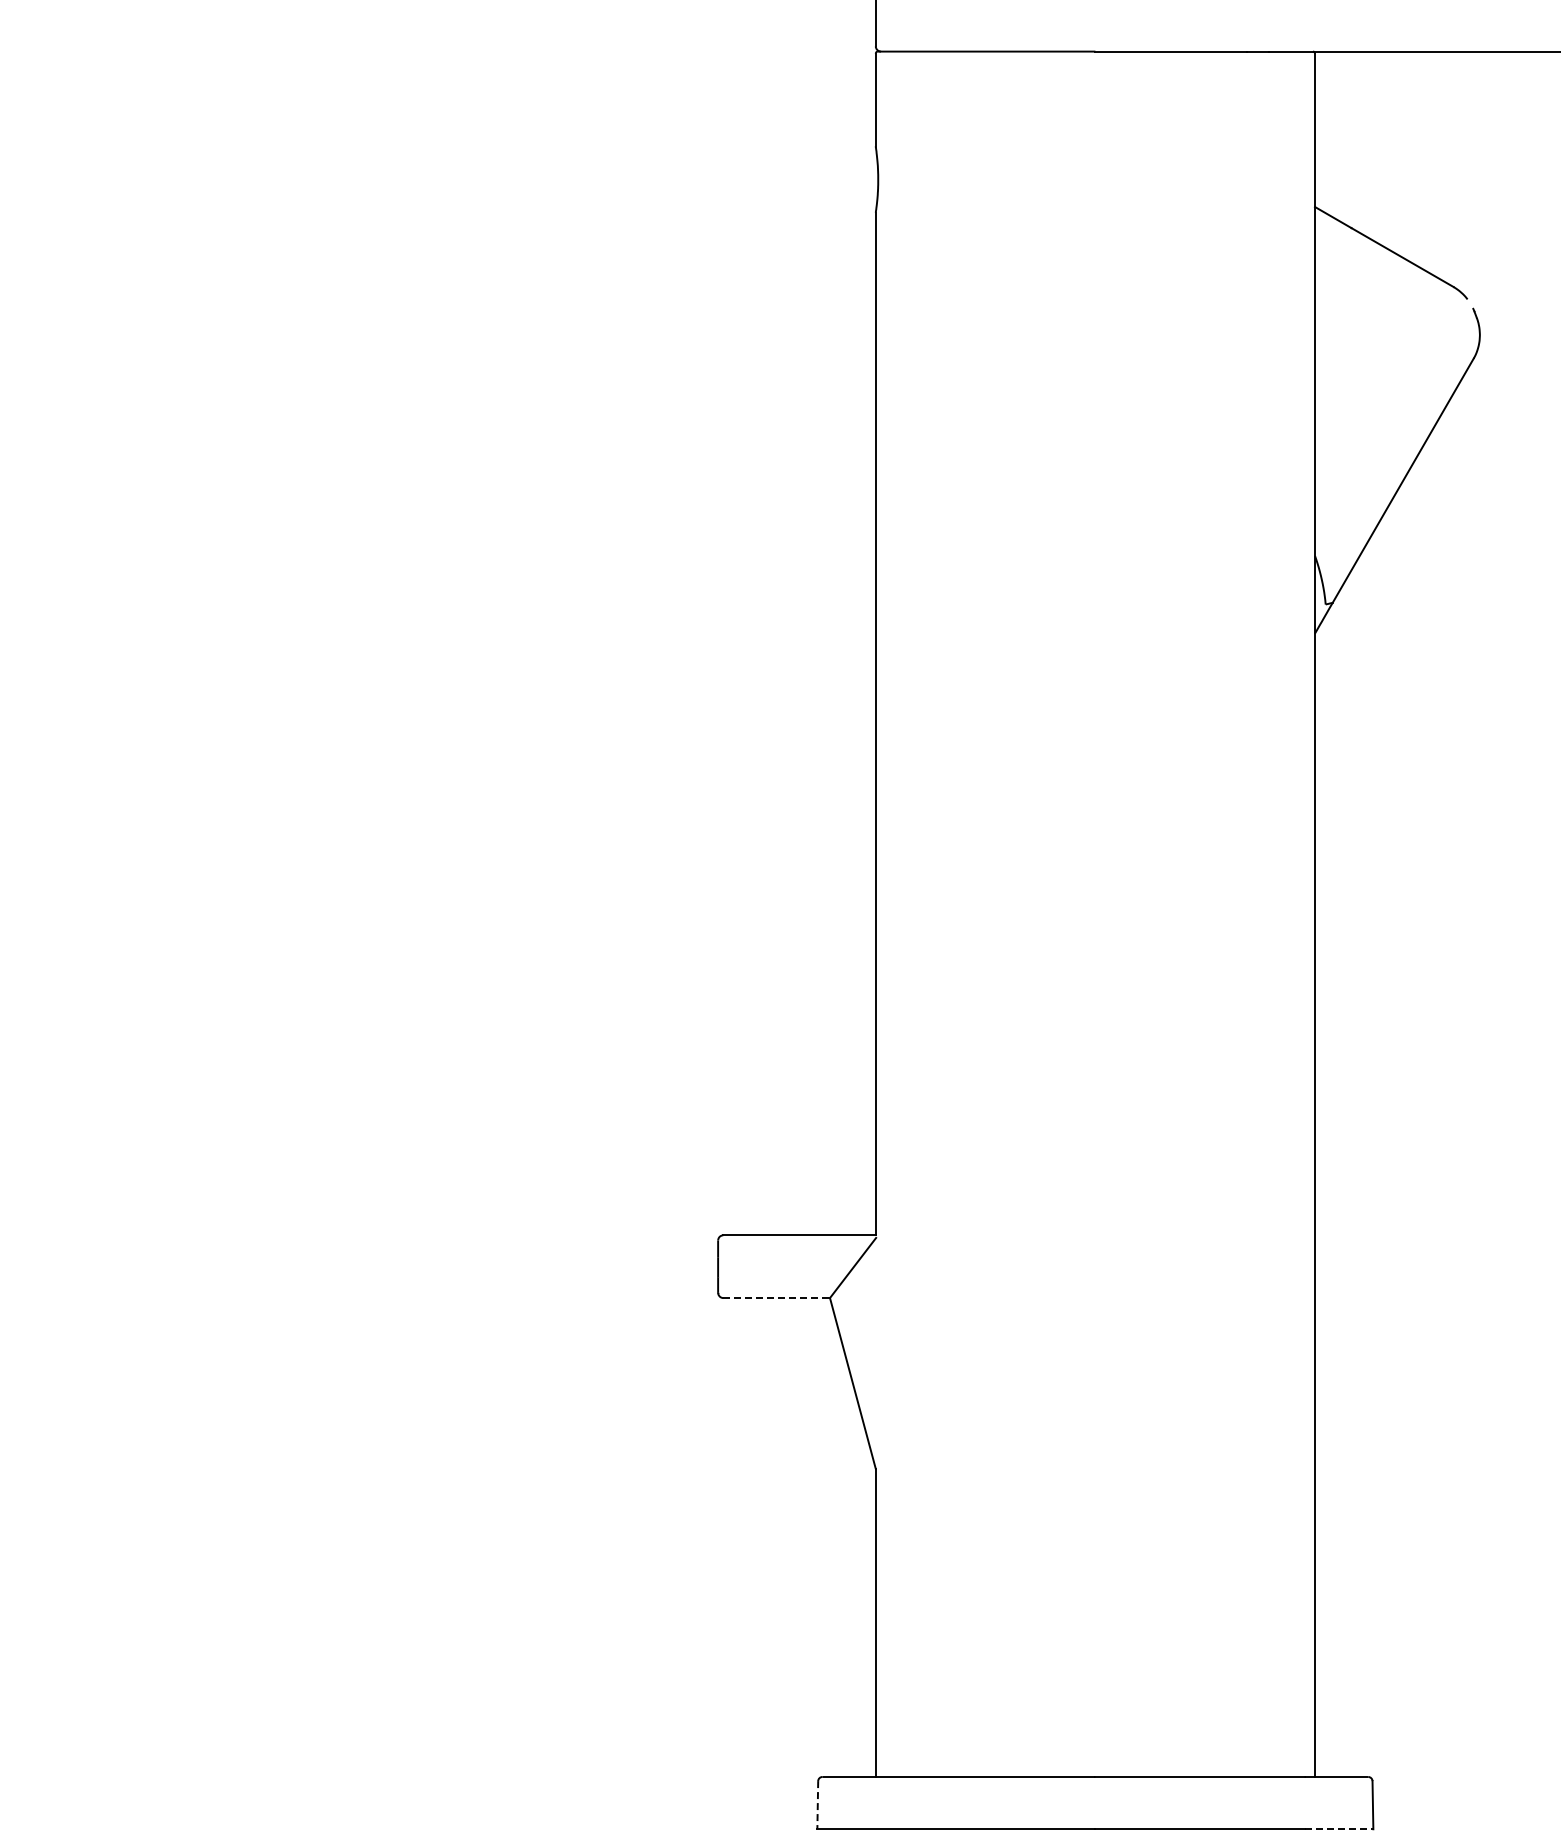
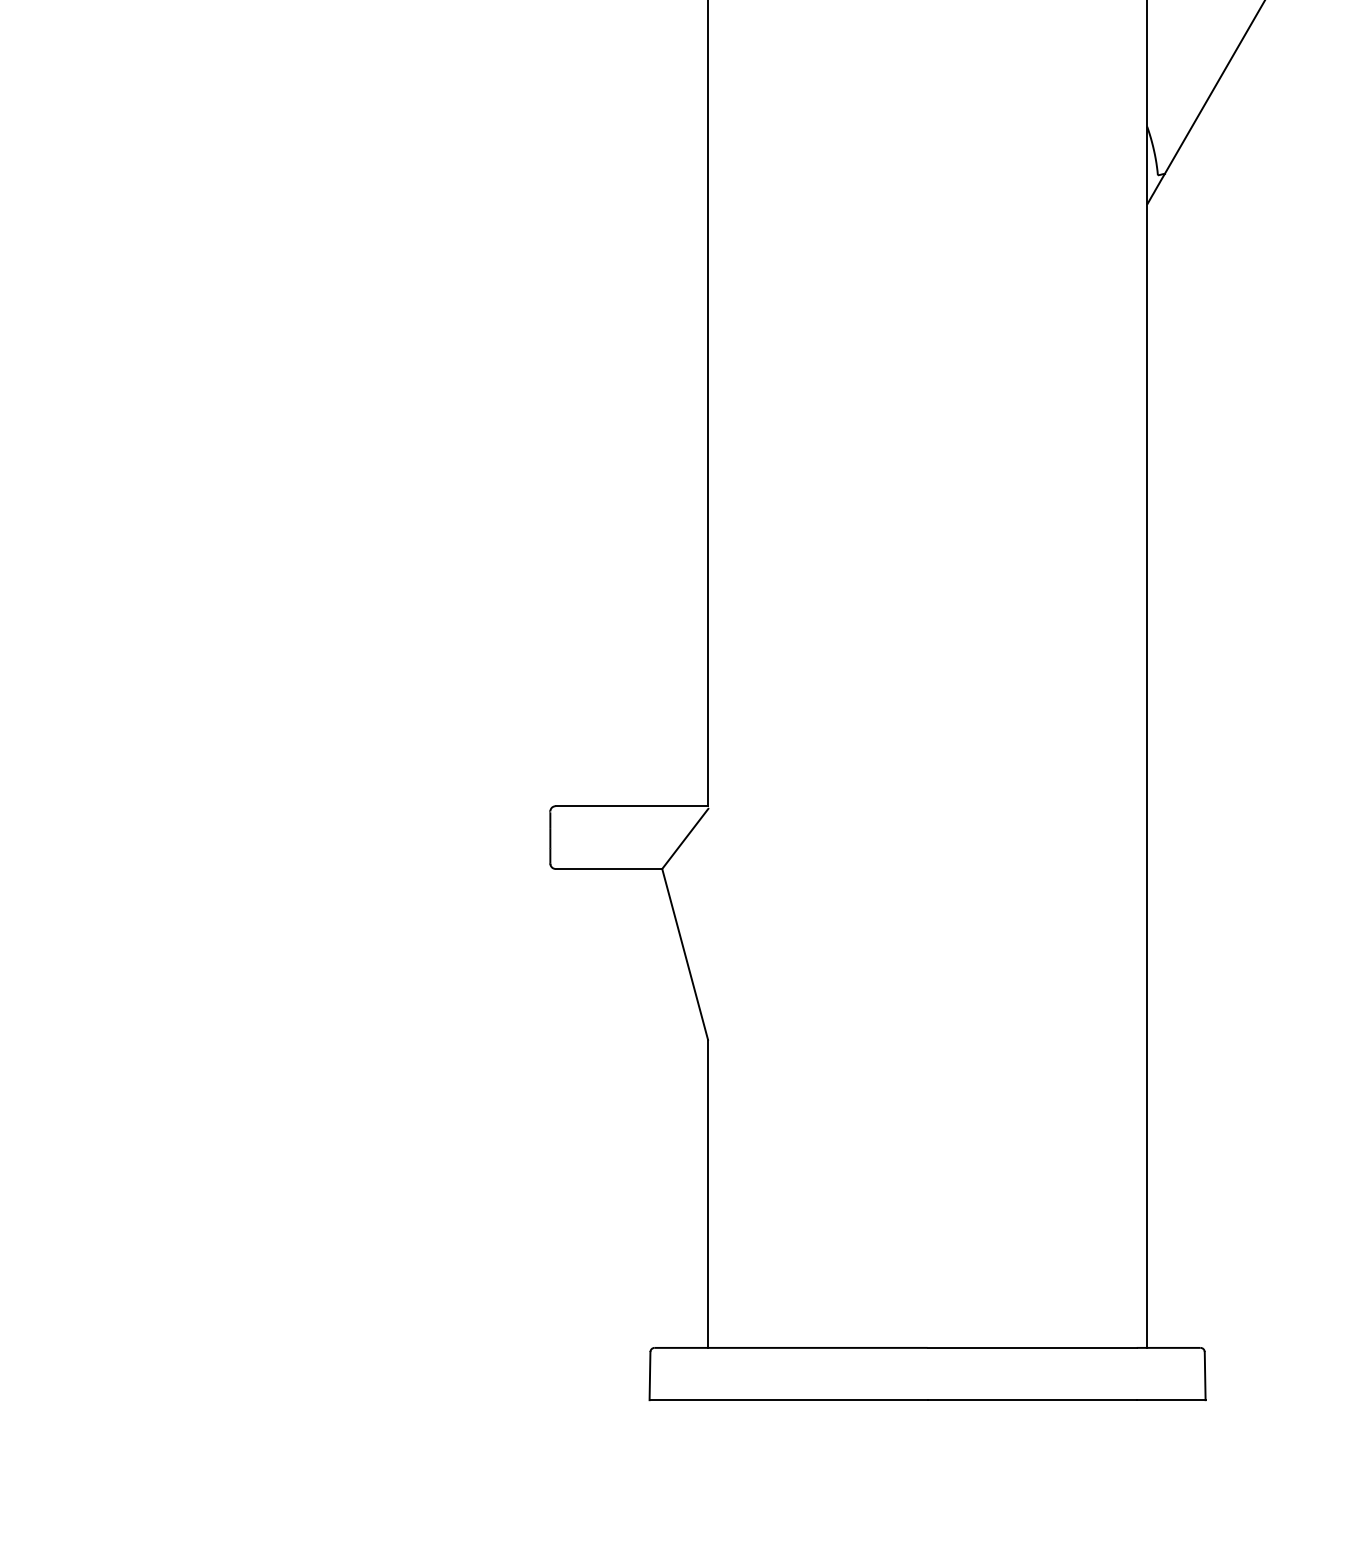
line: (777, 1298) -> (609, 869), dashed -> solid
line: (817, 1805) -> (649, 1376), dashed -> solid
line: (1339, 1829) -> (1171, 1400), dashed -> solid

